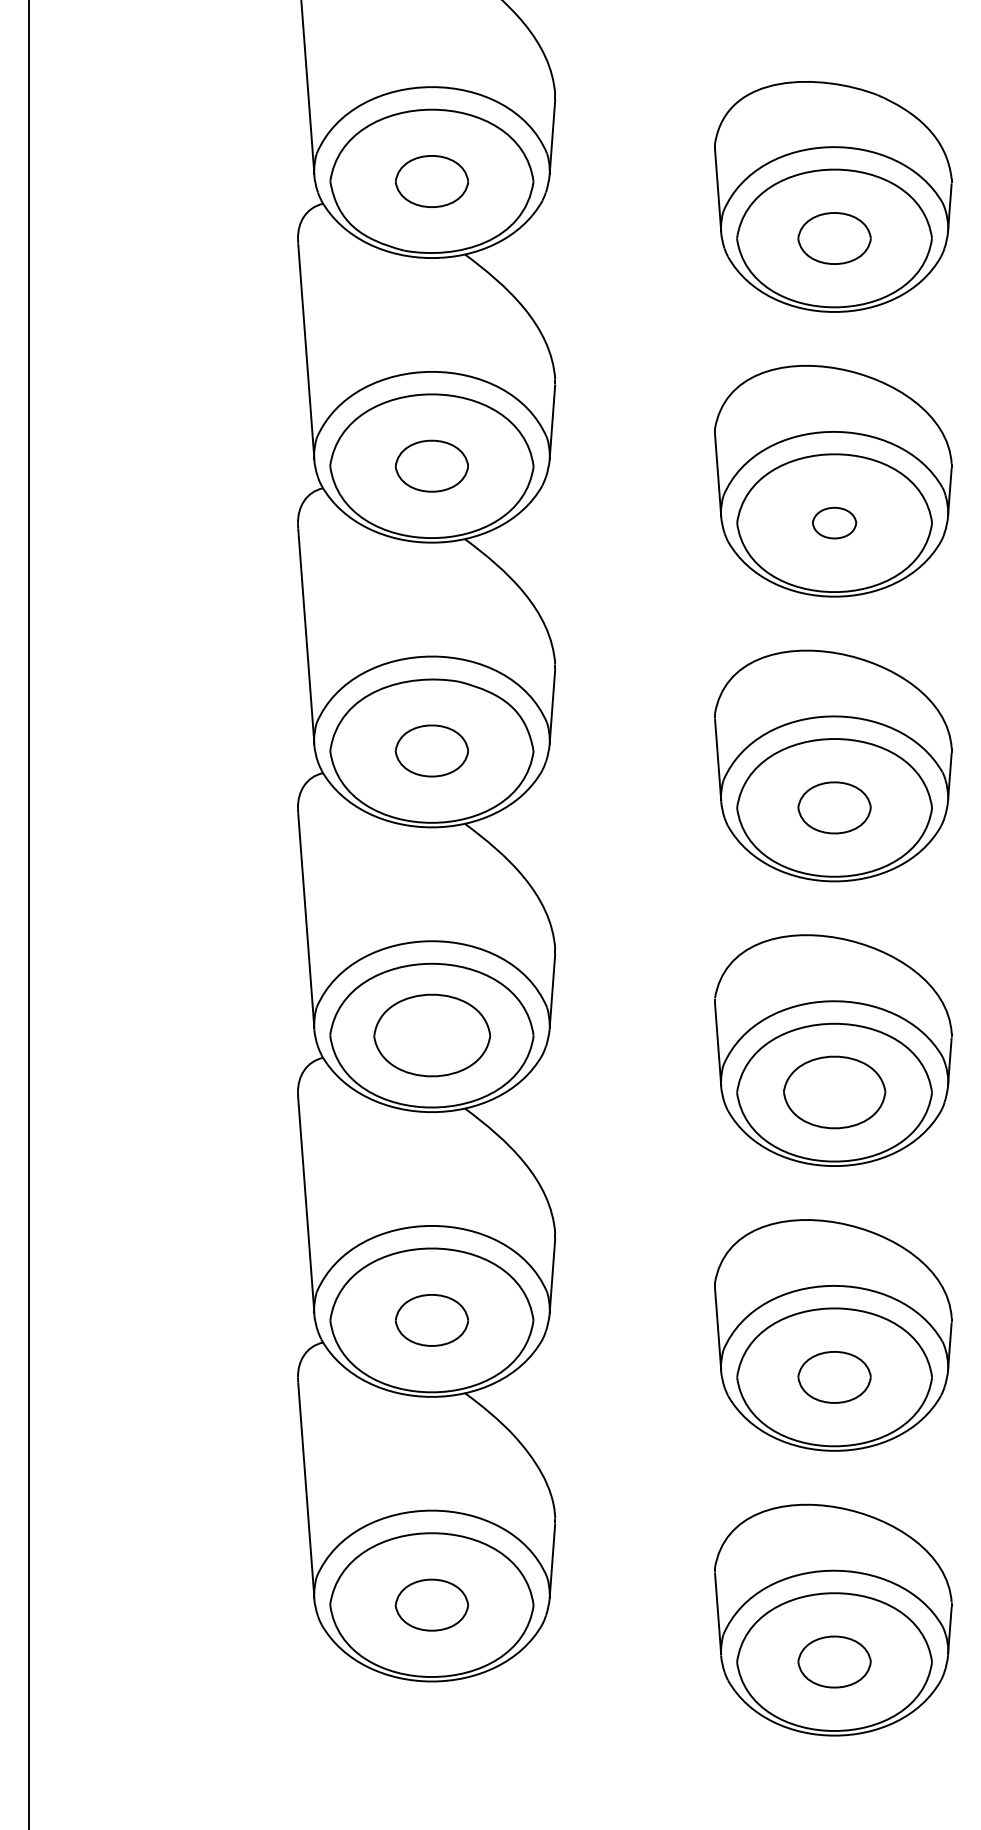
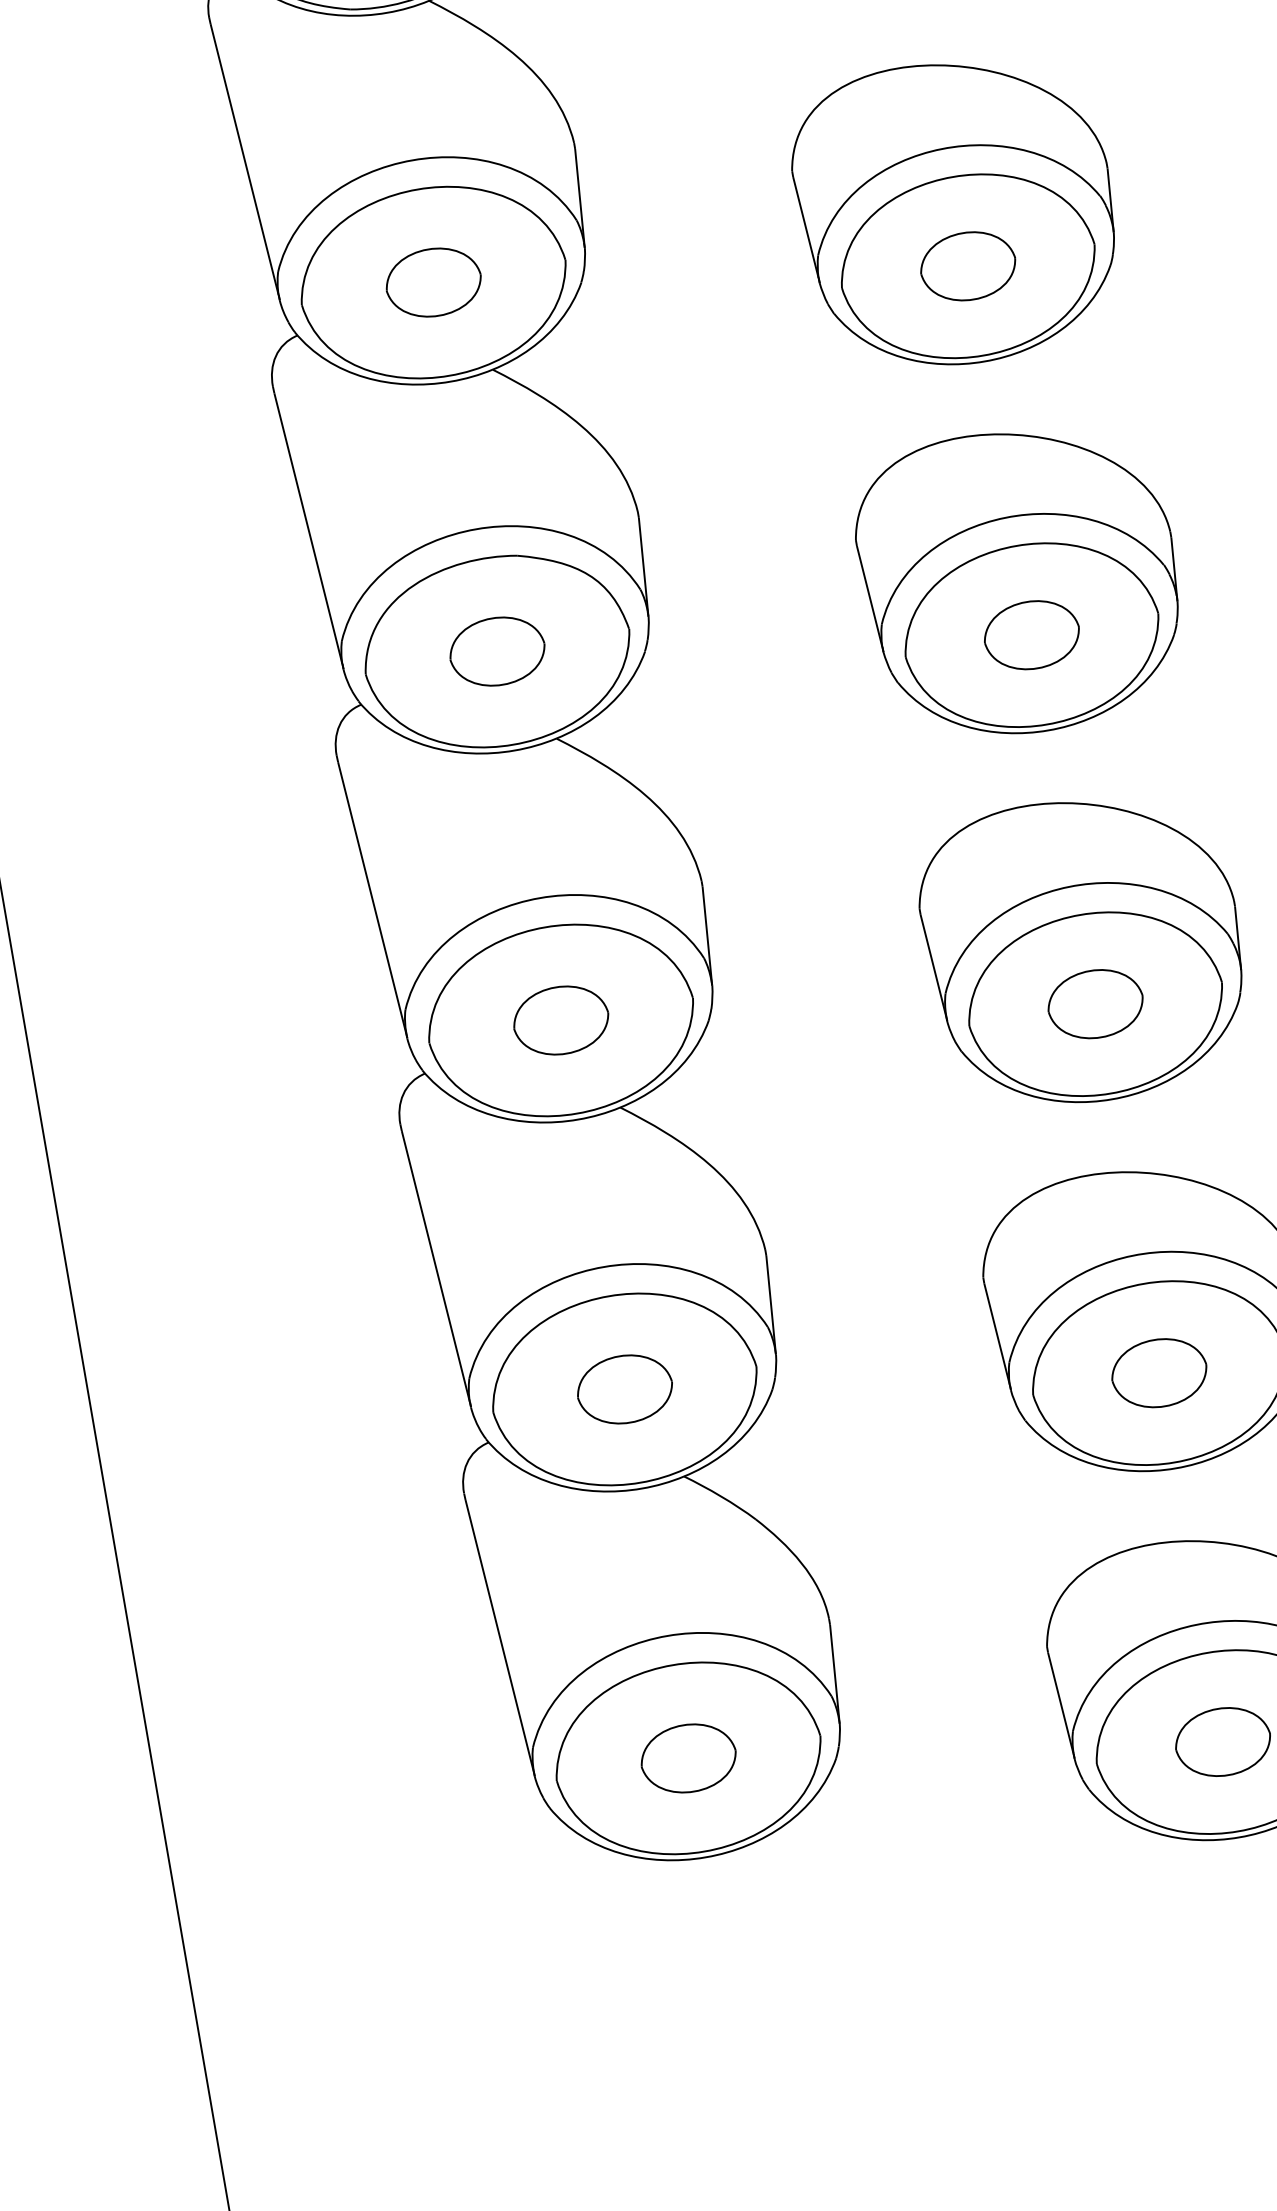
part: (834, 522) -> (967, 265), size x1.67
part: (431, 1035) -> (560, 1020), size x0.62
part: (834, 1092) -> (1095, 1004), size x0.71

